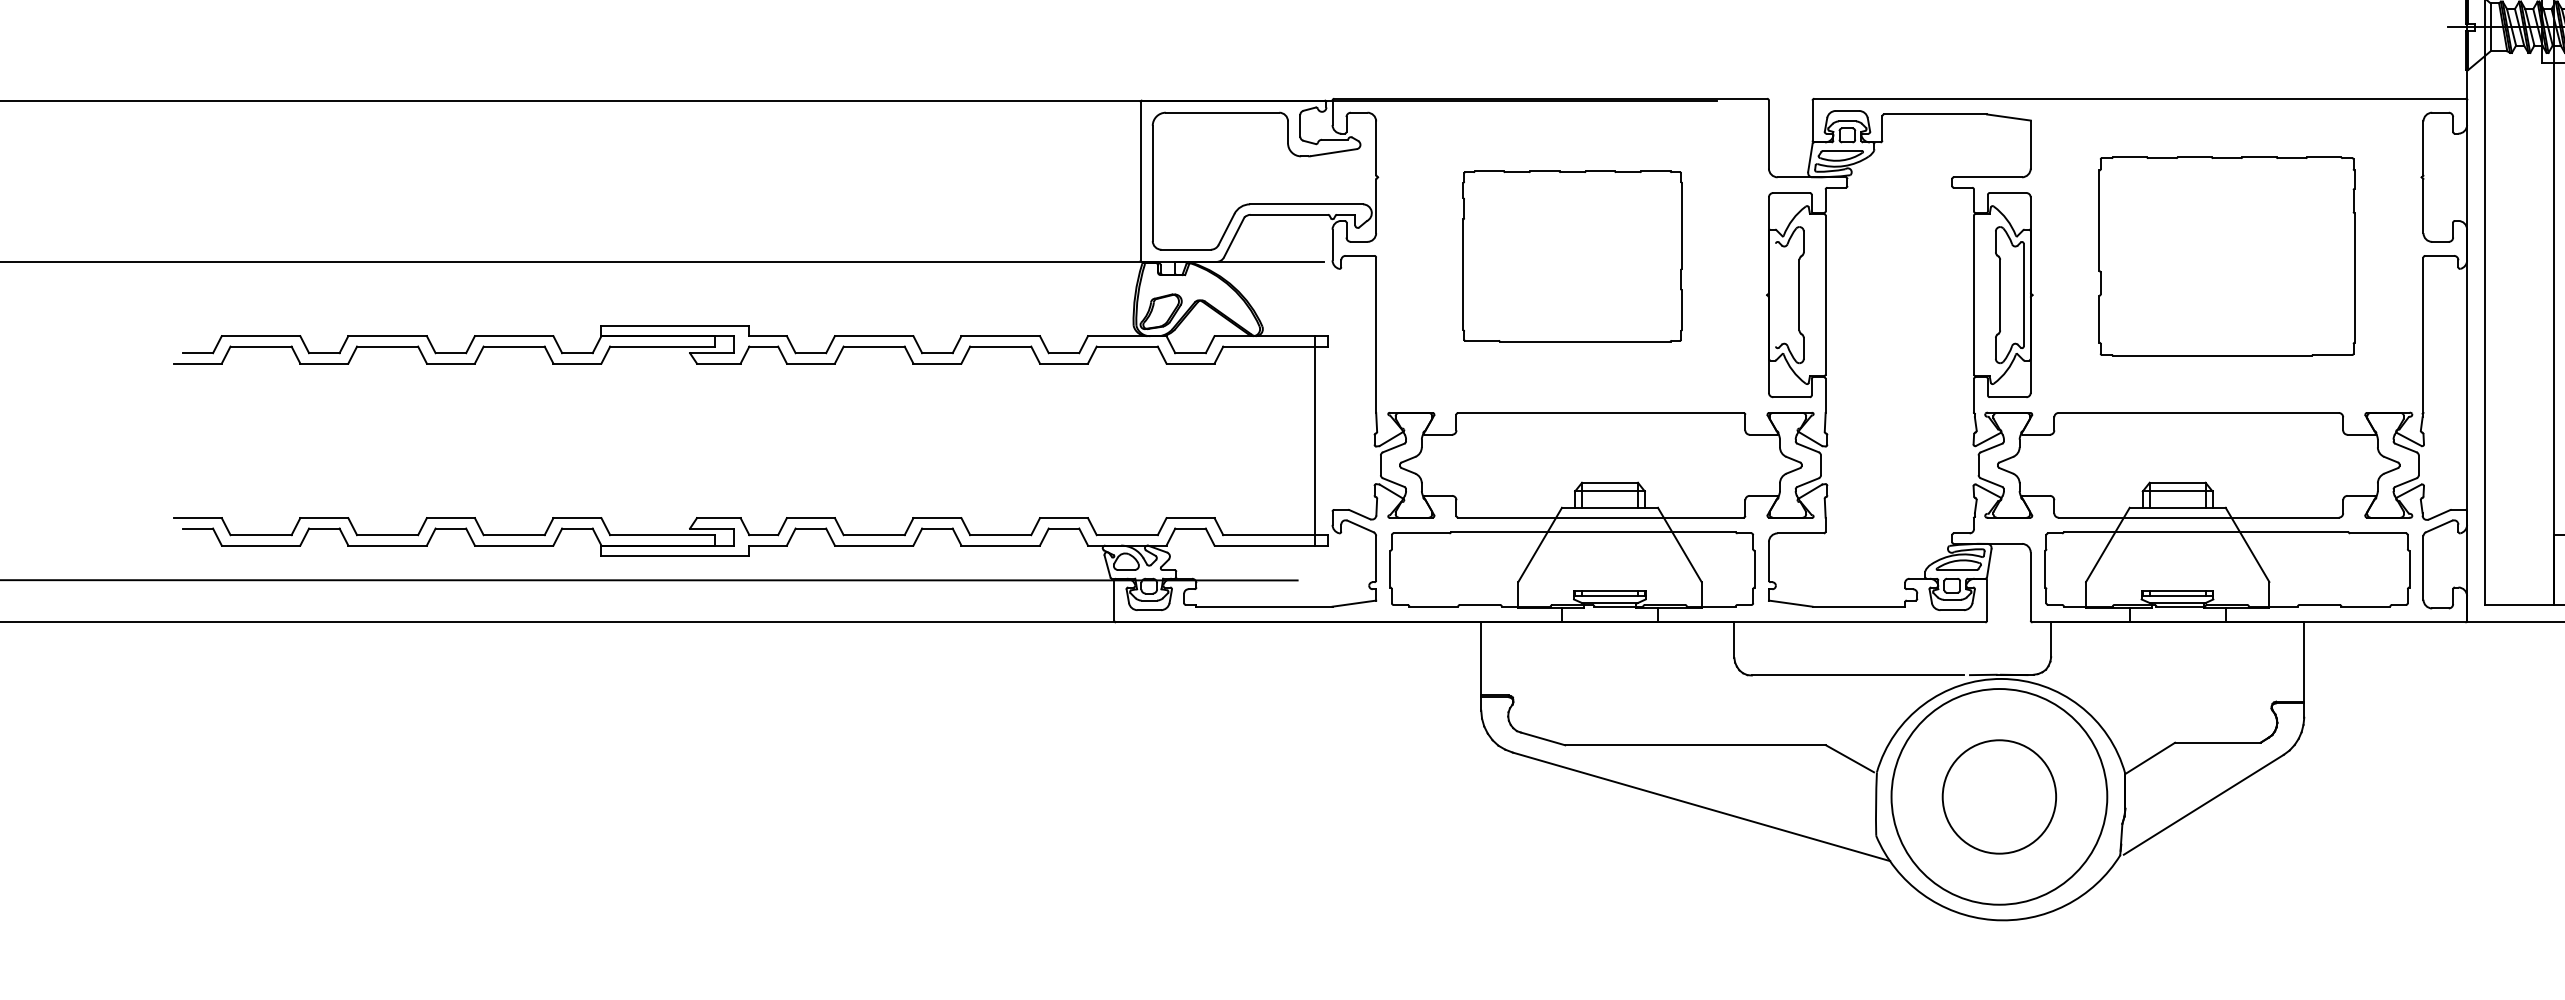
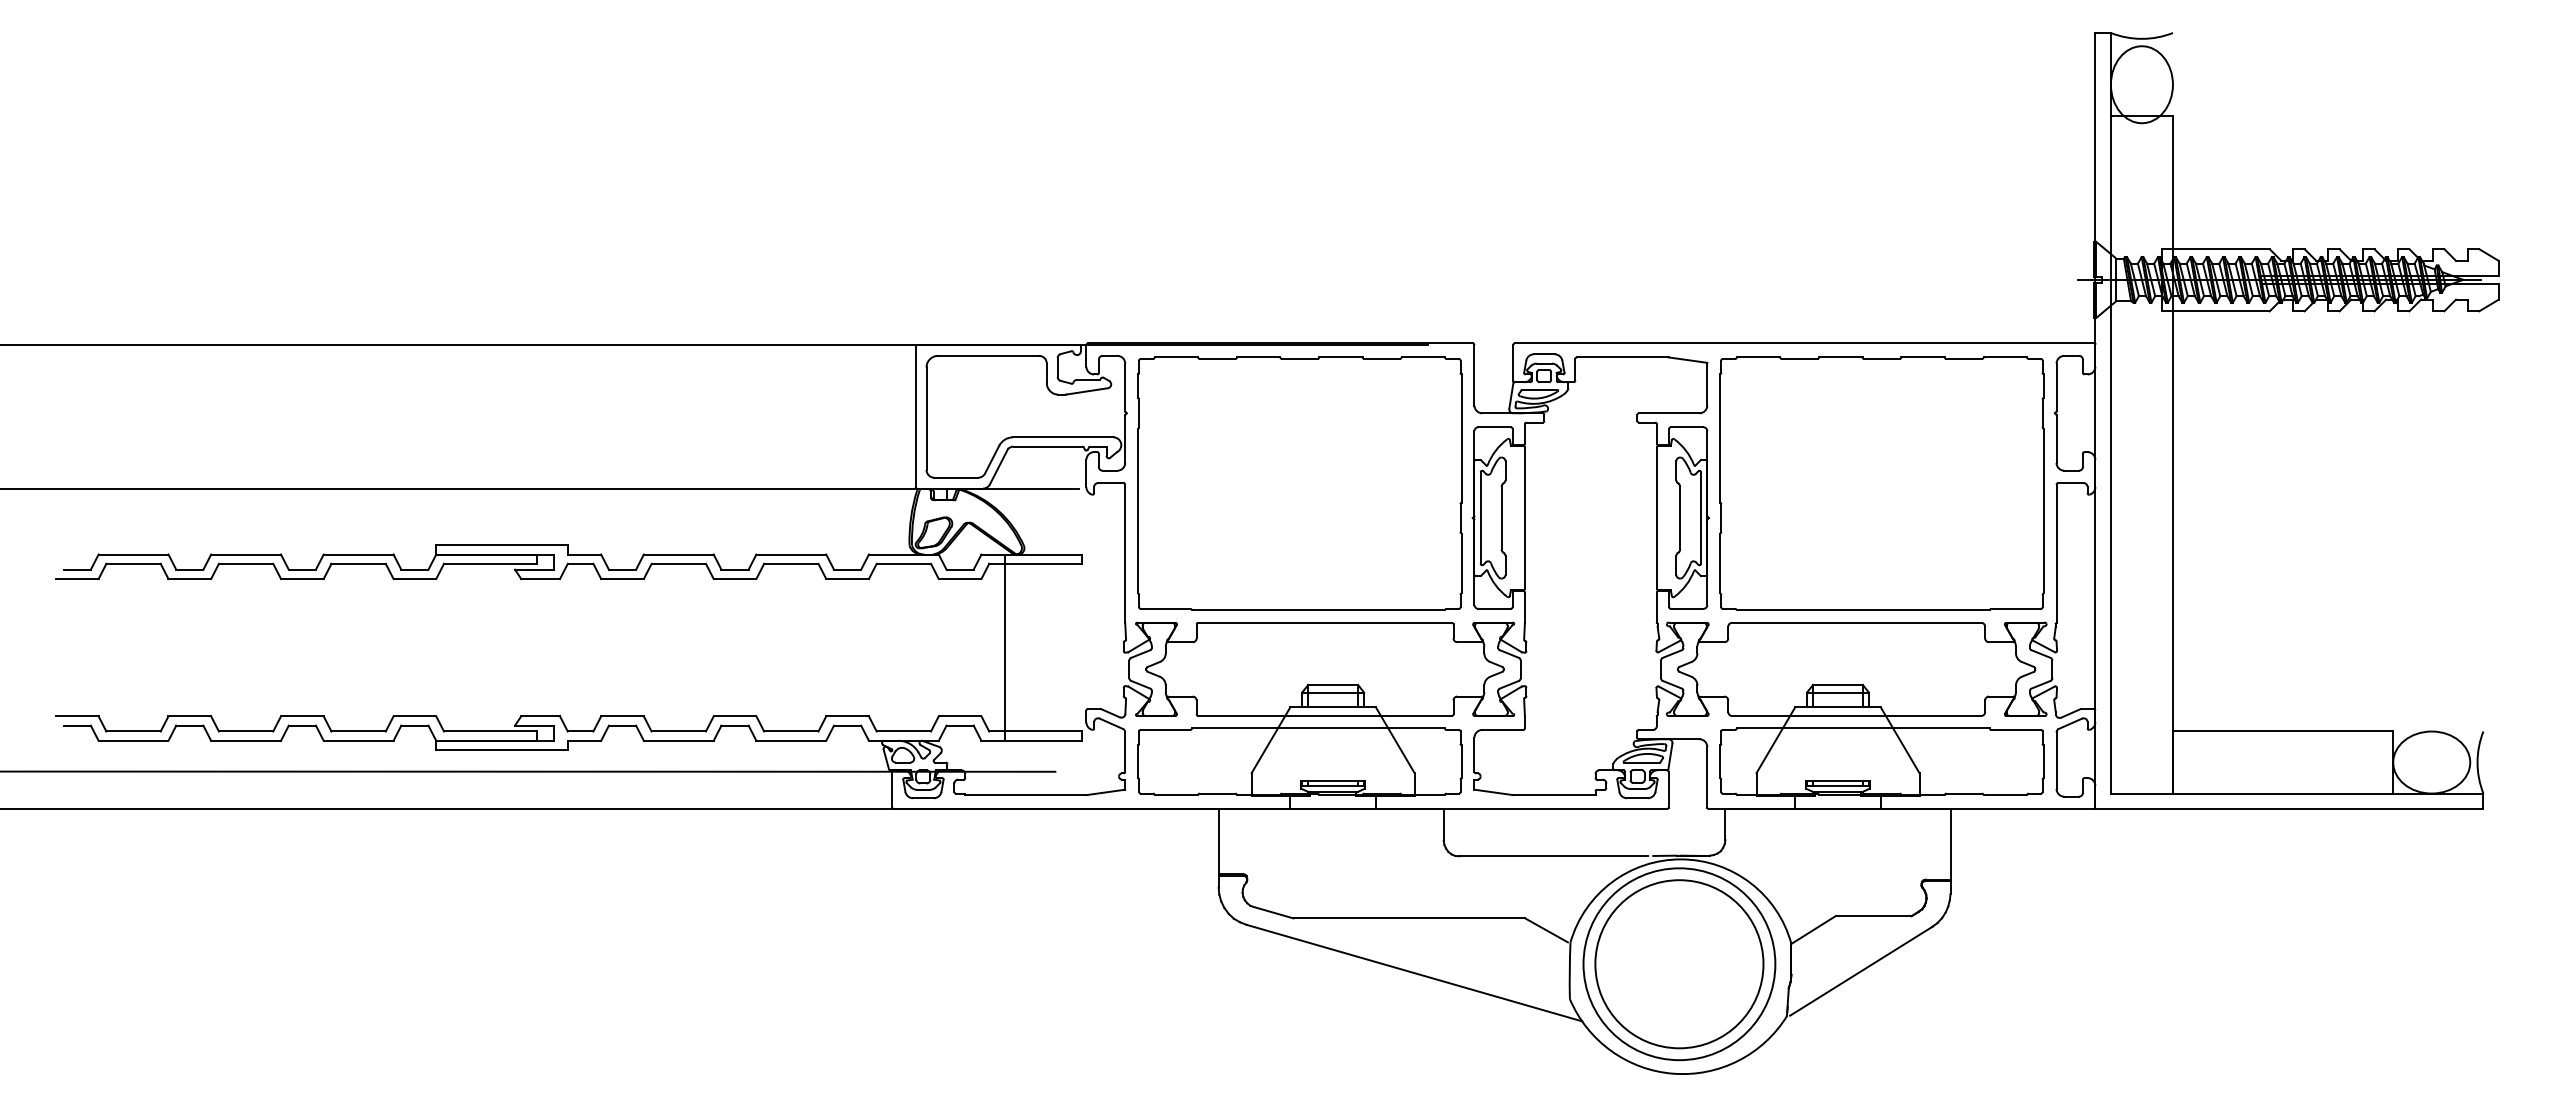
part: (1572, 256) -> (1299, 483), size x1.67
part: (2226, 256) -> (1881, 483), size x1.43
line: (1775, 294) -> (1480, 517), added
line: (1314, 440) -> (1004, 647), moved
circle: (1999, 797) -> (1679, 964), size x1.67

